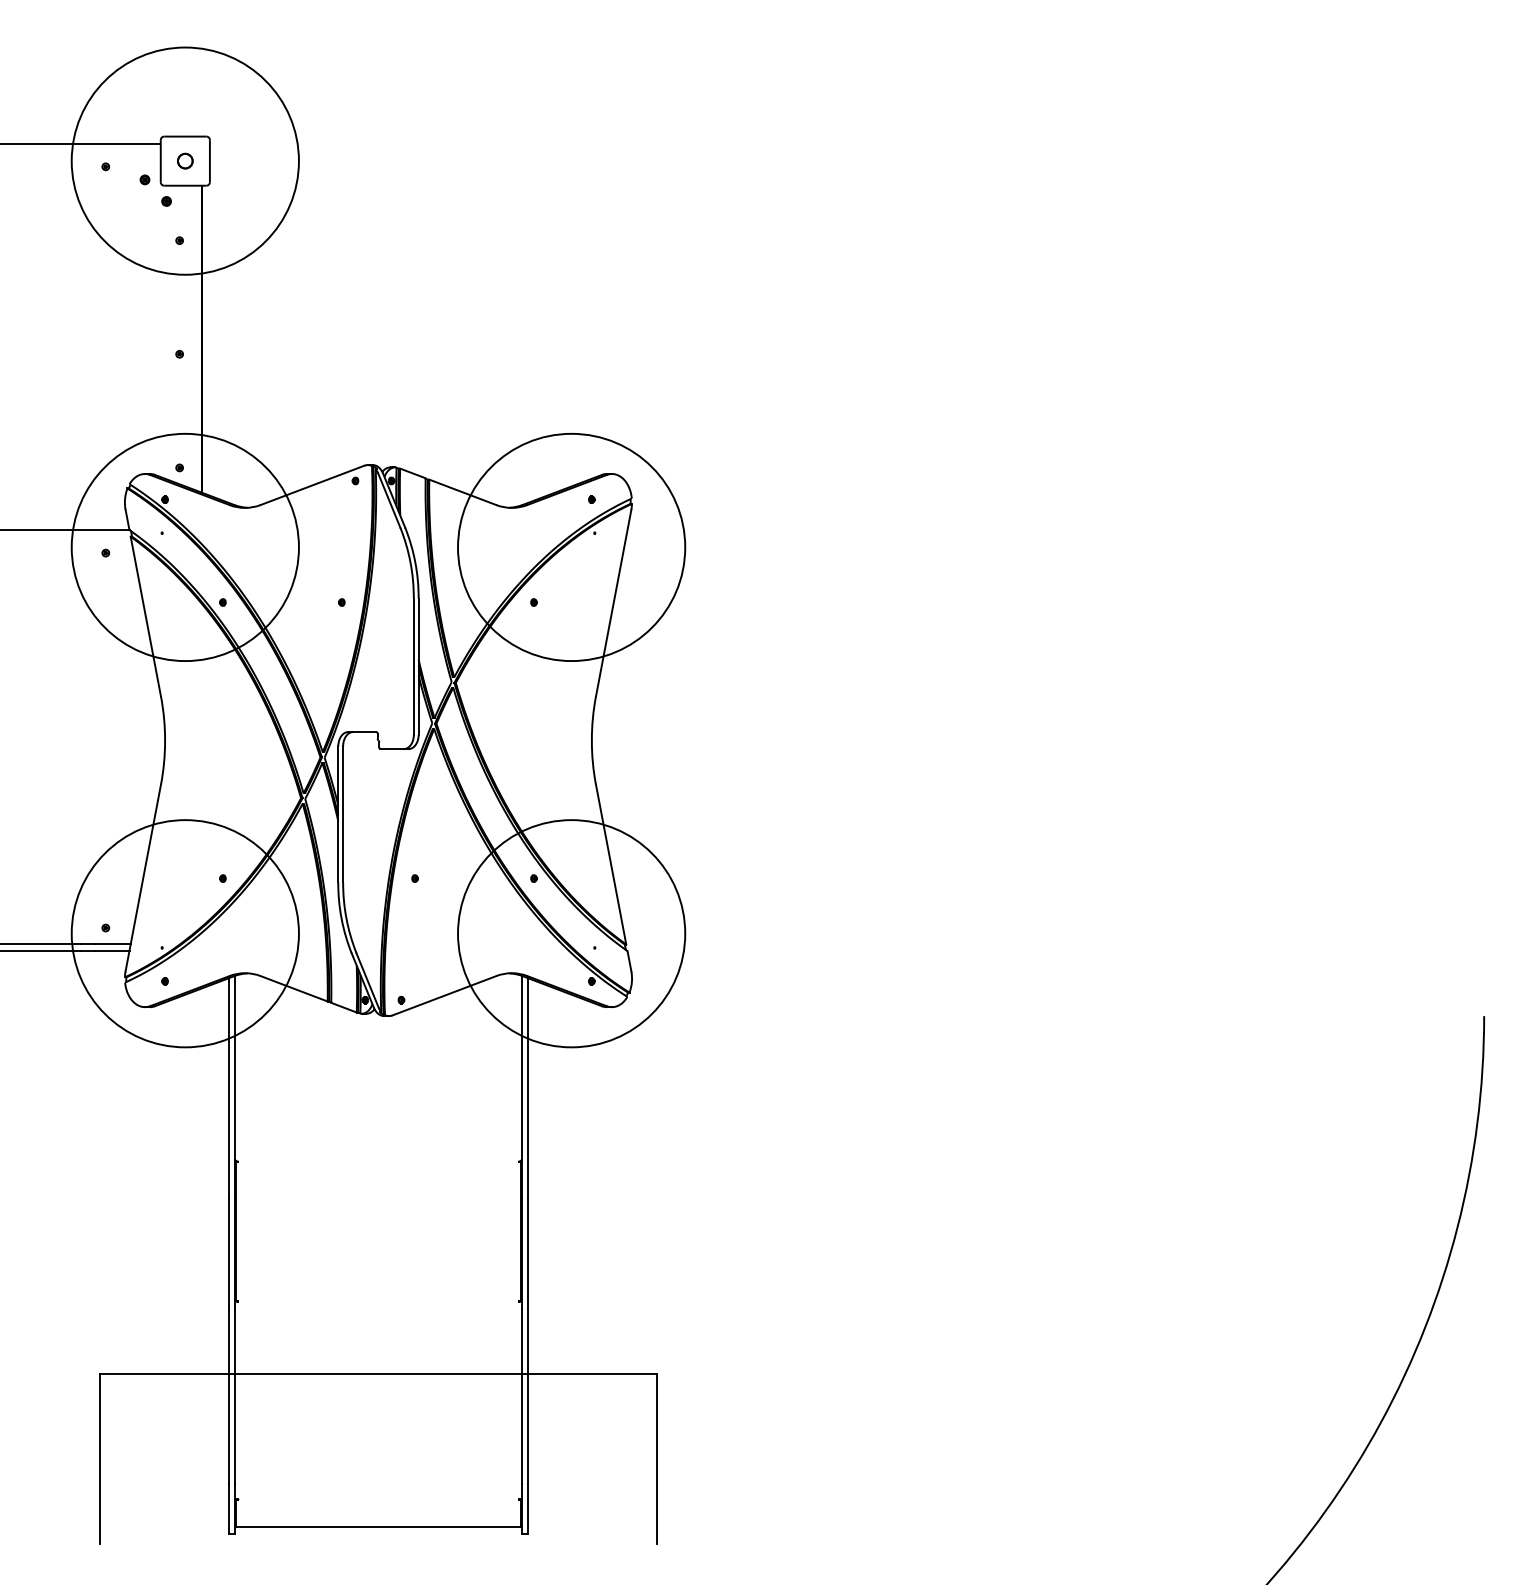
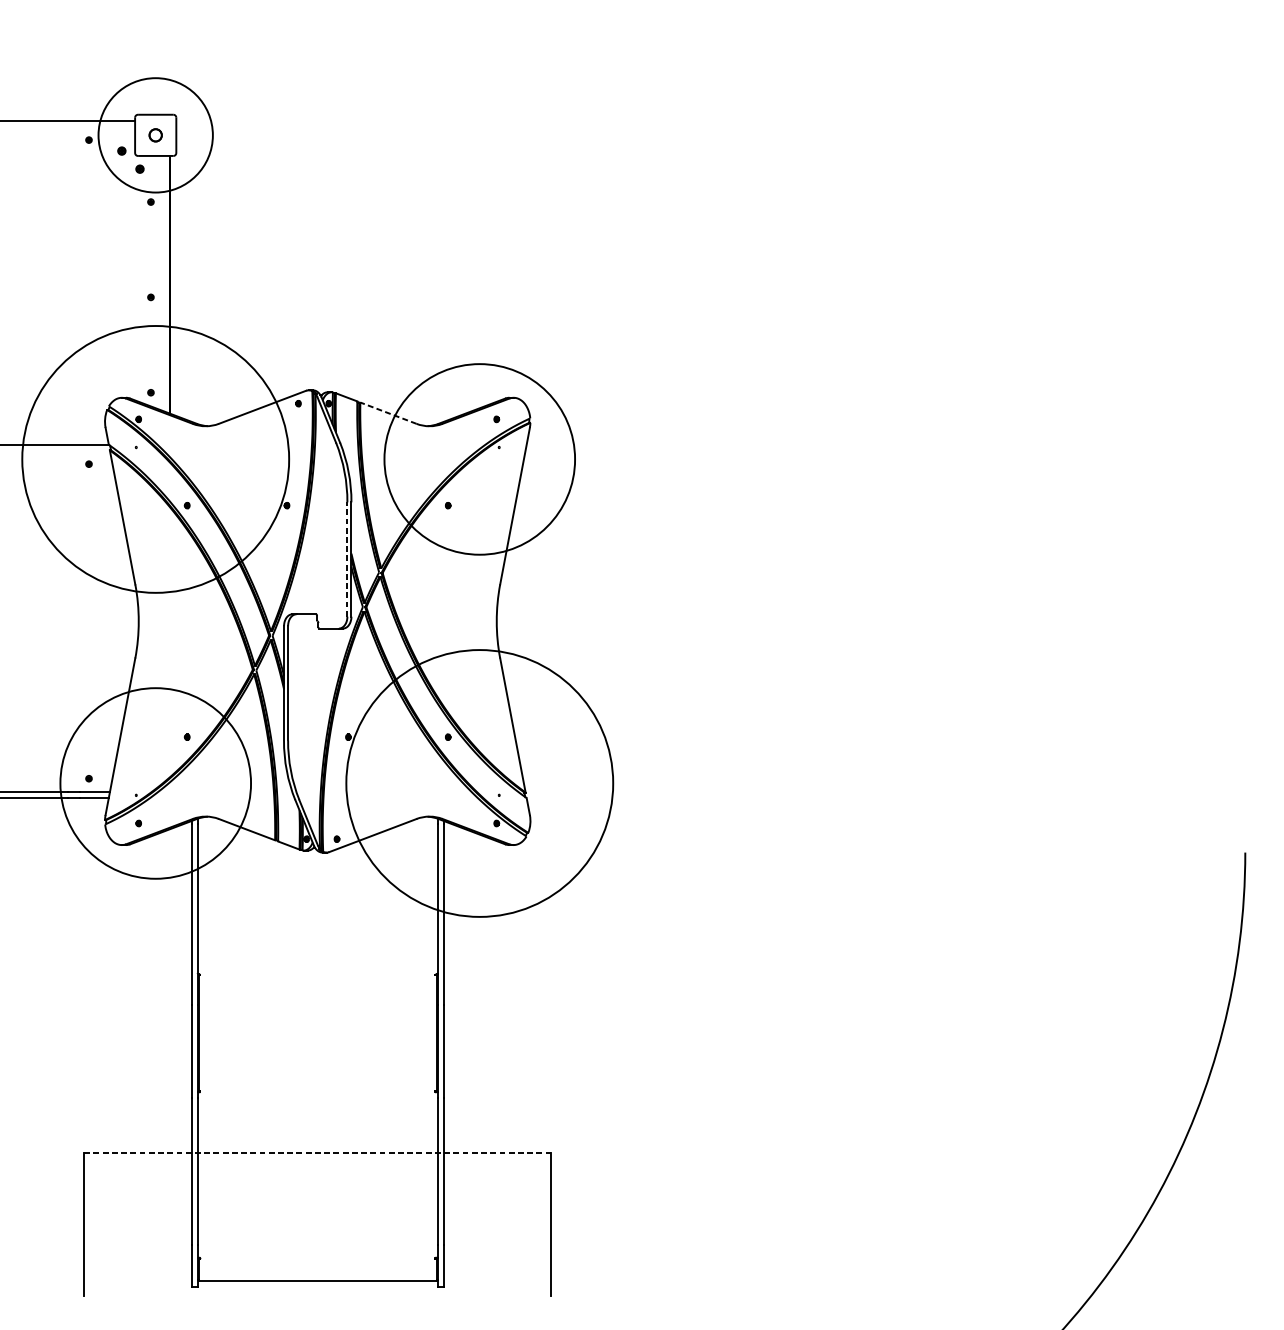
circle: (184, 160) -> (155, 134), size x0.6
line: (462, 492) -> (388, 413), solid -> dashed
circle: (184, 547) -> (155, 459), size x1.4
line: (413, 666) -> (347, 559), solid -> dashed
circle: (571, 933) -> (479, 783), size x1.4
line: (378, 1373) -> (317, 1152), solid -> dashed

